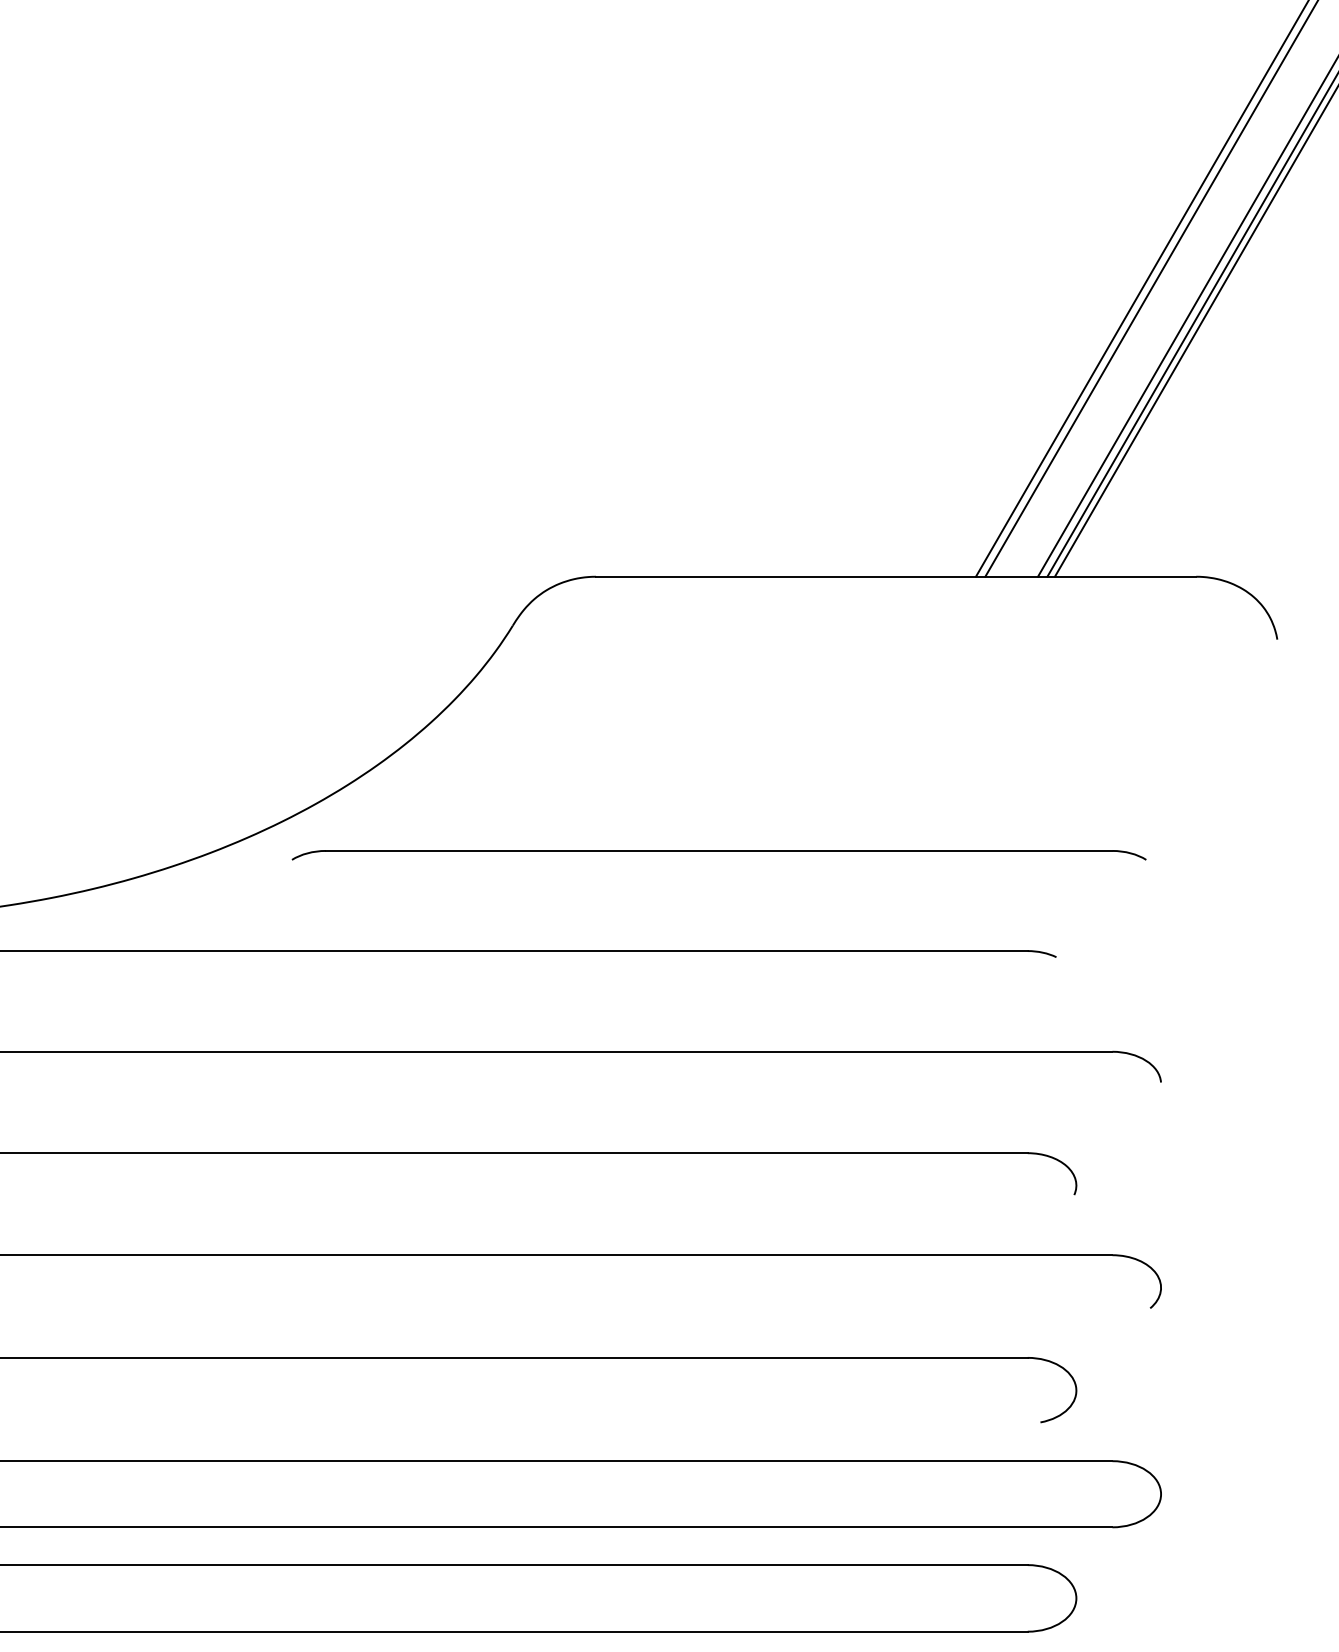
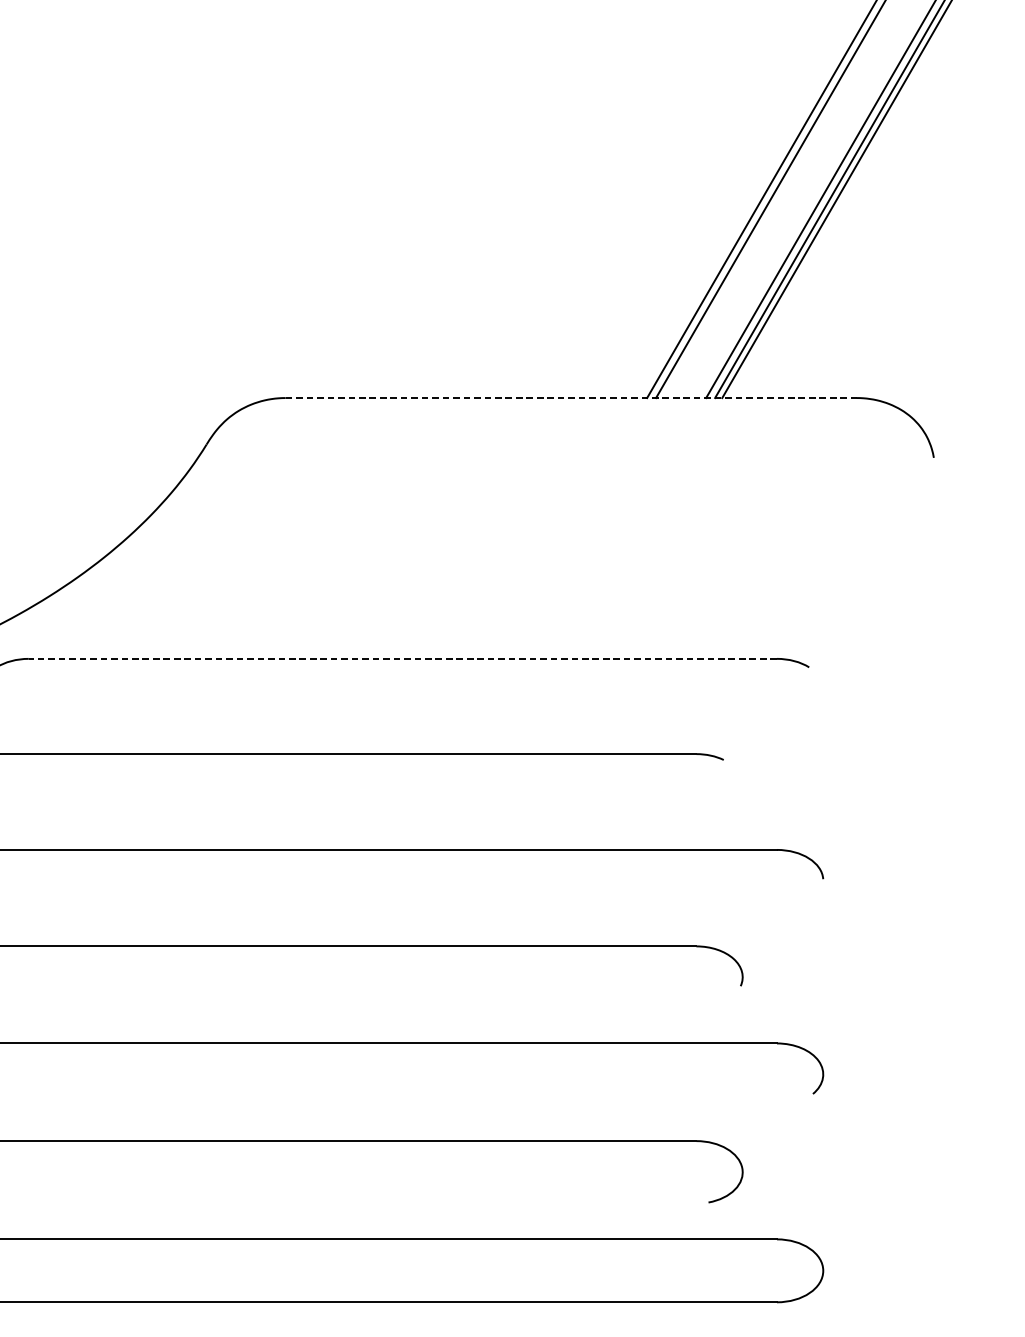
line: (896, 576) -> (571, 397), solid -> dashed
line: (718, 850) -> (402, 658), solid -> dashed

